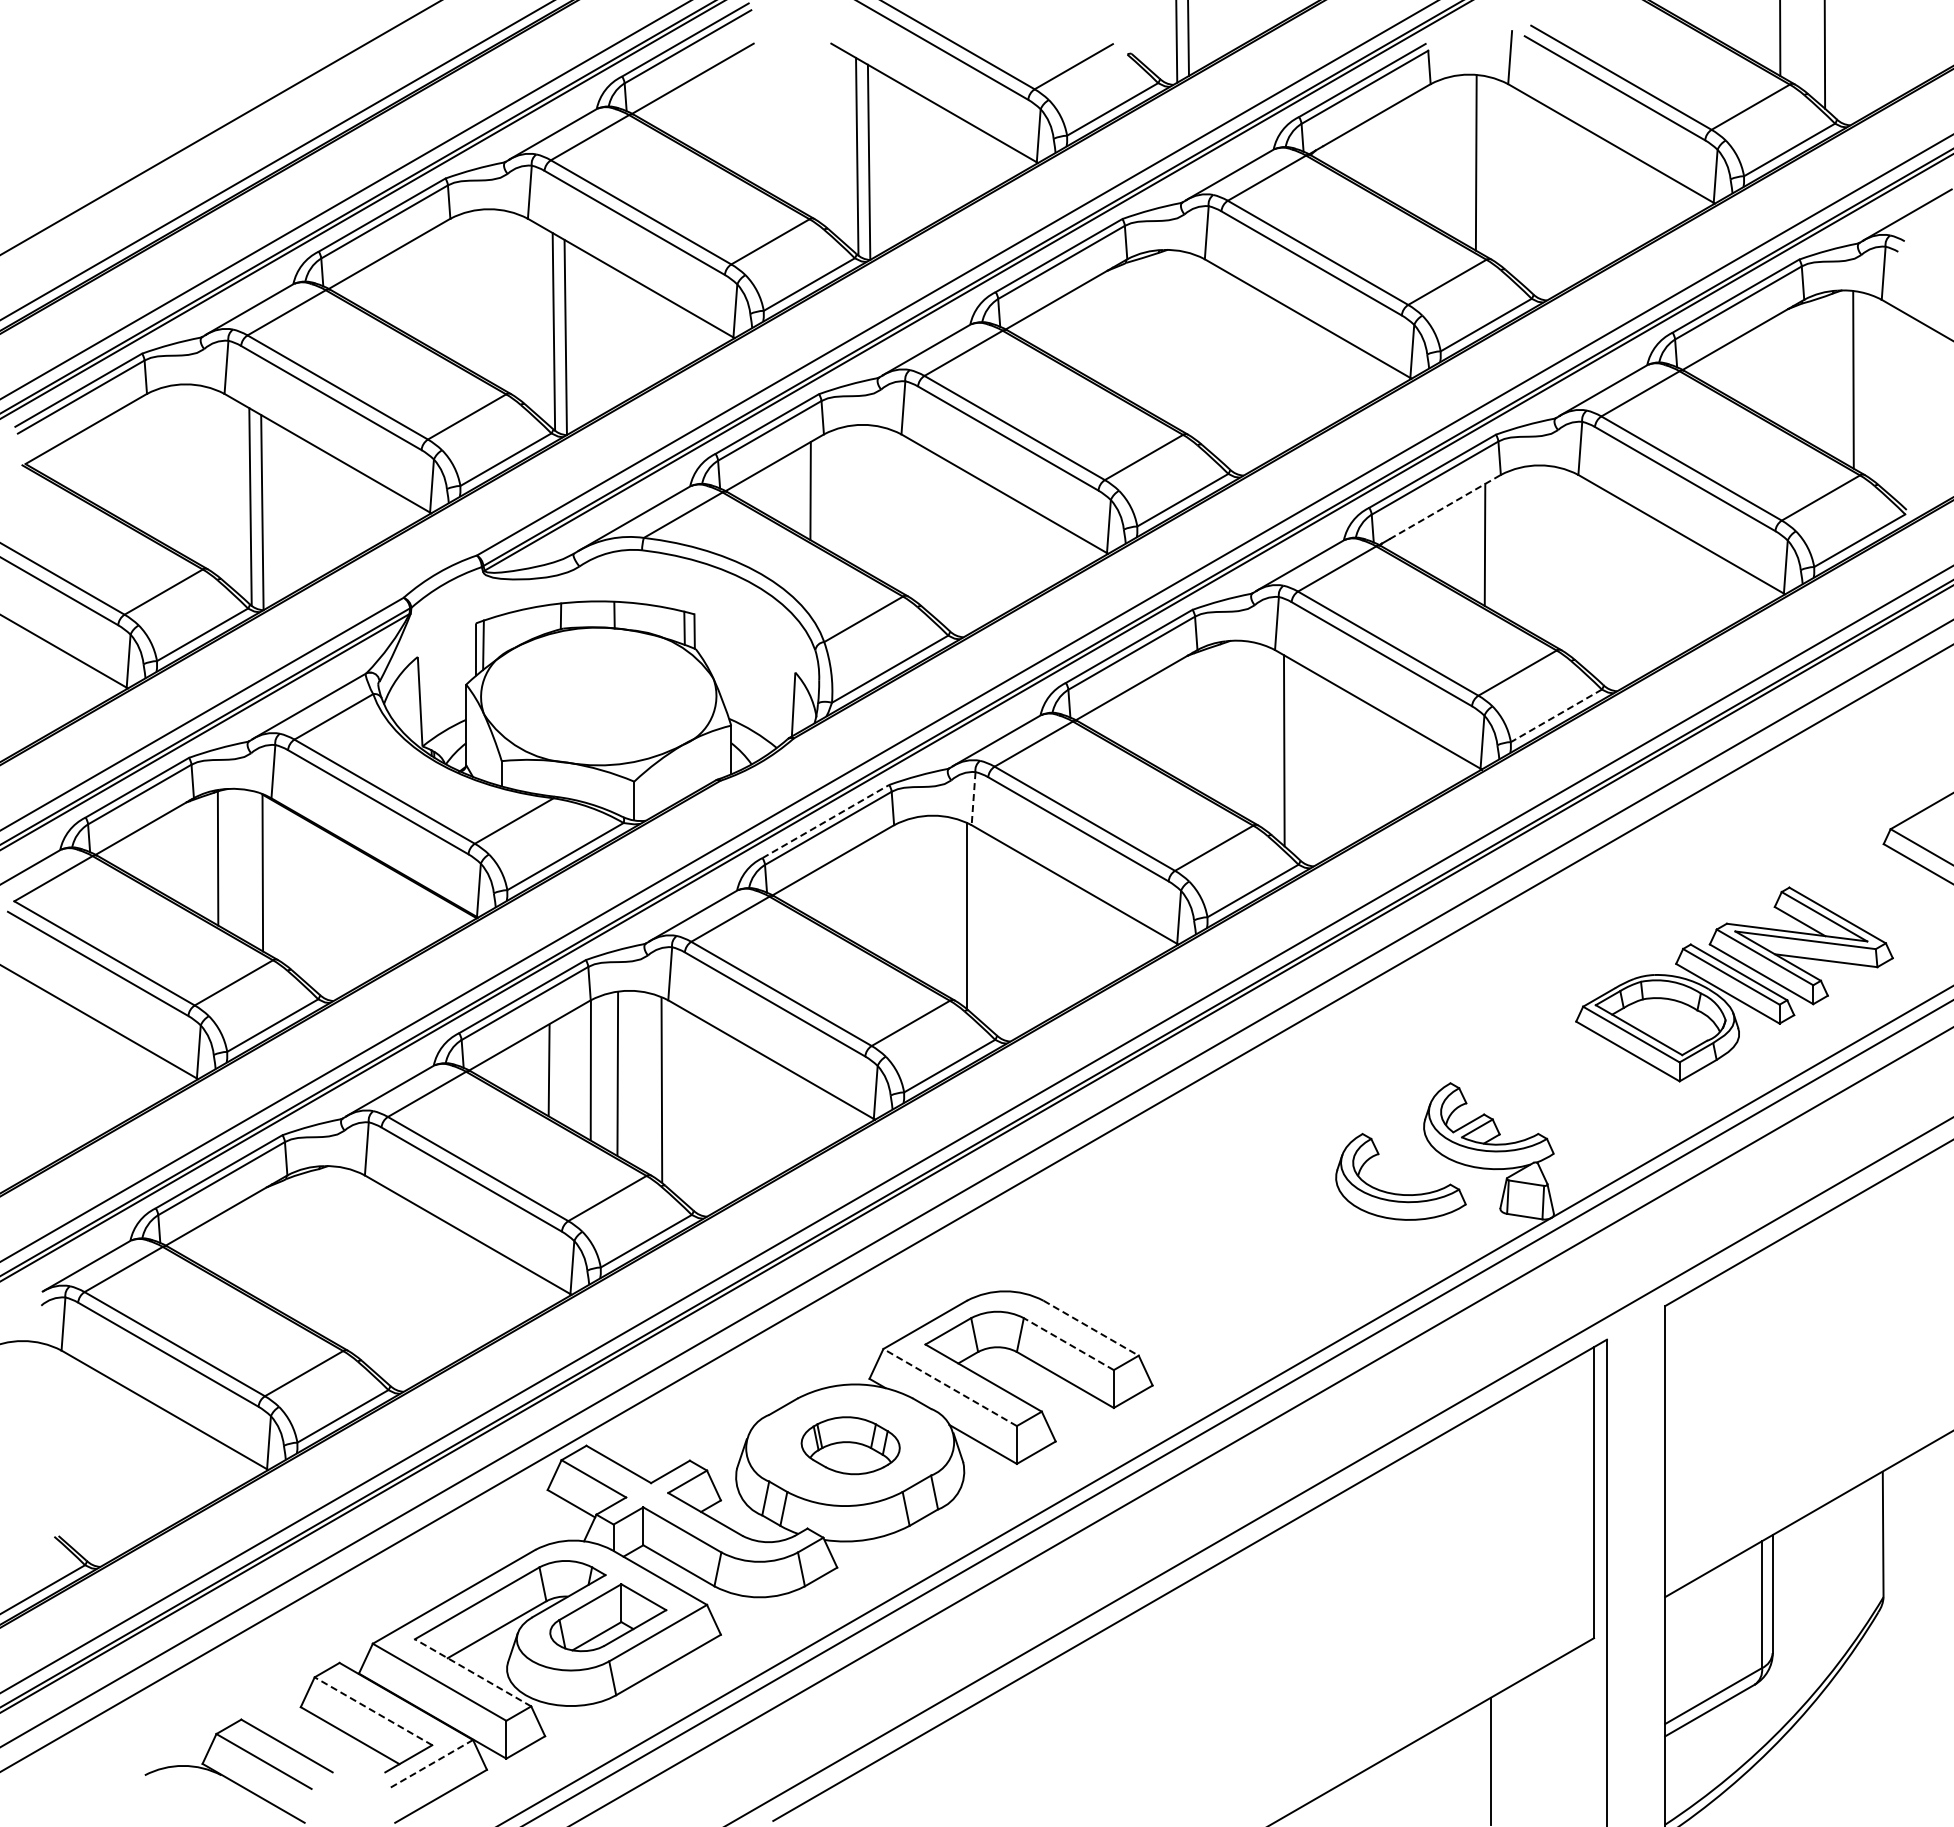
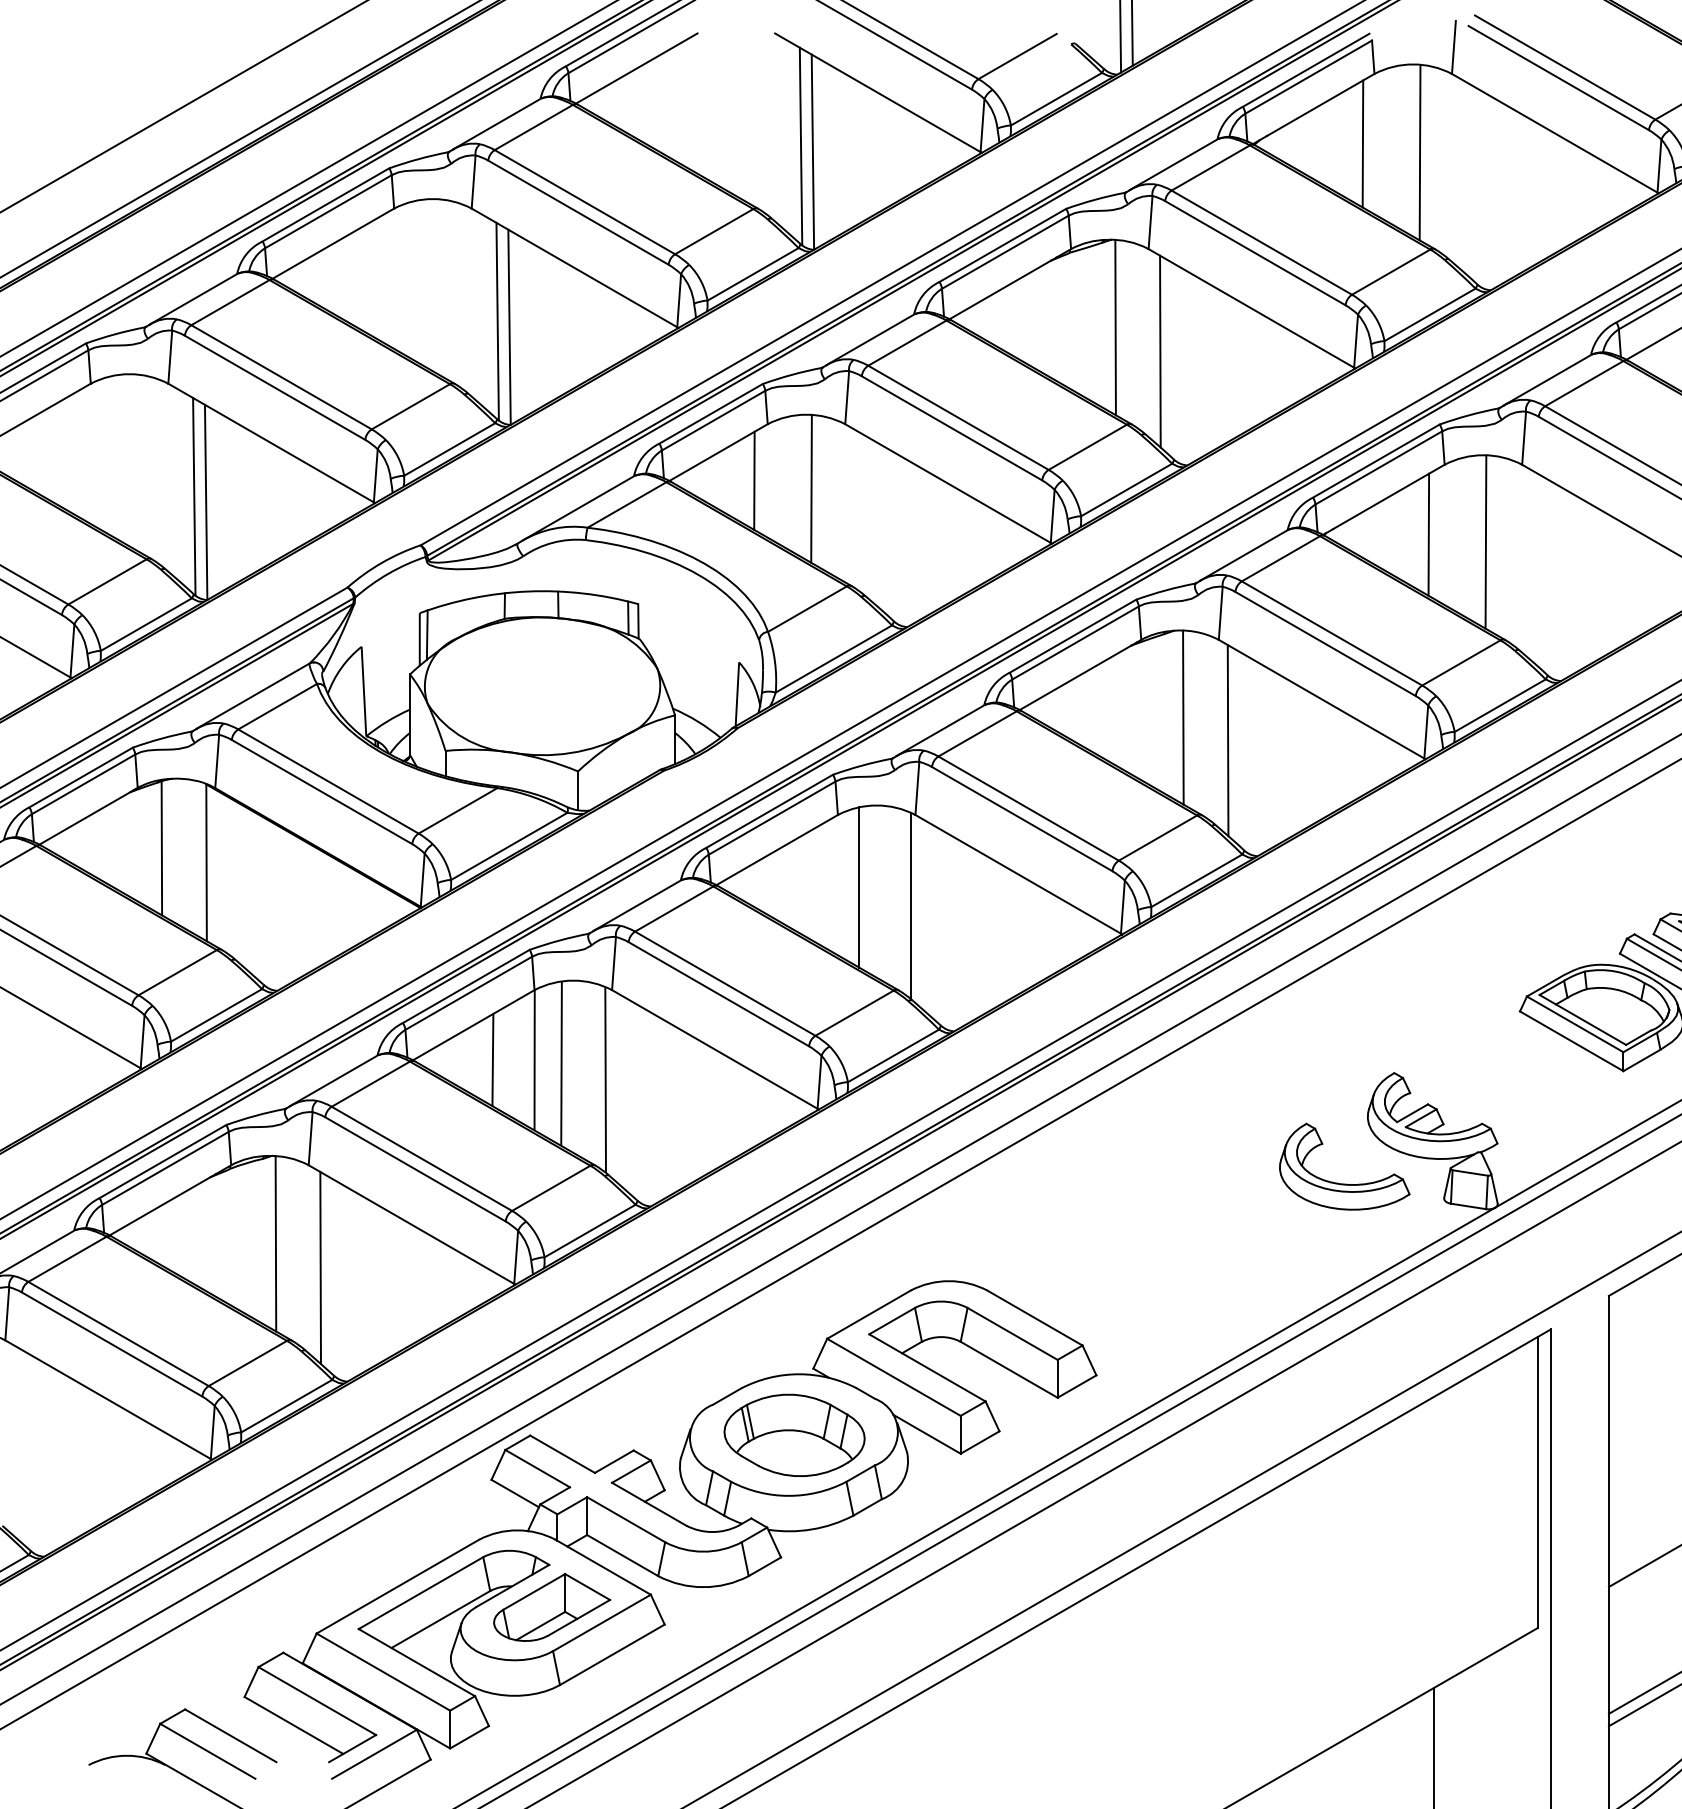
line: (1418, 153) -> (1362, 143), added
line: (1171, 337) -> (1115, 327), added
line: (1216, 361) -> (1160, 351), added
line: (867, 498) -> (811, 488), added
line: (1445, 506) -> (1389, 496), dashed -> solid
line: (1541, 551) -> (1485, 541), added
line: (1556, 715) -> (1500, 705), dashed -> solid
line: (1239, 727) -> (1183, 717), added
line: (973, 798) -> (917, 788), dashed -> solid
line: (826, 821) -> (770, 811), dashed -> solid
line: (915, 897) -> (859, 887), added
line: (331, 1253) -> (275, 1243), added
line: (376, 1278) -> (320, 1268), added
line: (1091, 1328) -> (1035, 1318), dashed -> solid
line: (1068, 1344) -> (1012, 1334), dashed -> solid
line: (949, 1387) -> (893, 1377), dashed -> solid
part: (850, 1445) -> (794, 1435), size x1.43
line: (472, 1672) -> (416, 1662), dashed -> solid
line: (373, 1711) -> (317, 1701), dashed -> solid
line: (430, 1764) -> (374, 1754), dashed -> solid

